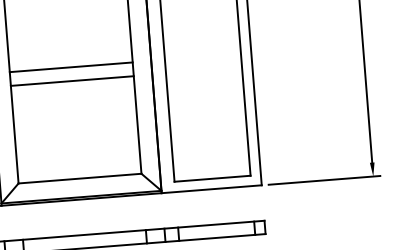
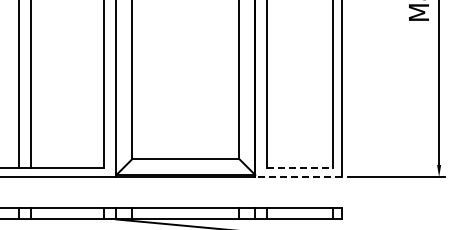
line: (70, 67) -> (185, 62), removed
line: (71, 81) -> (185, 74), removed
line: (212, 179) -> (300, 168), solid -> dashed
line: (211, 189) -> (298, 177), solid -> dashed

